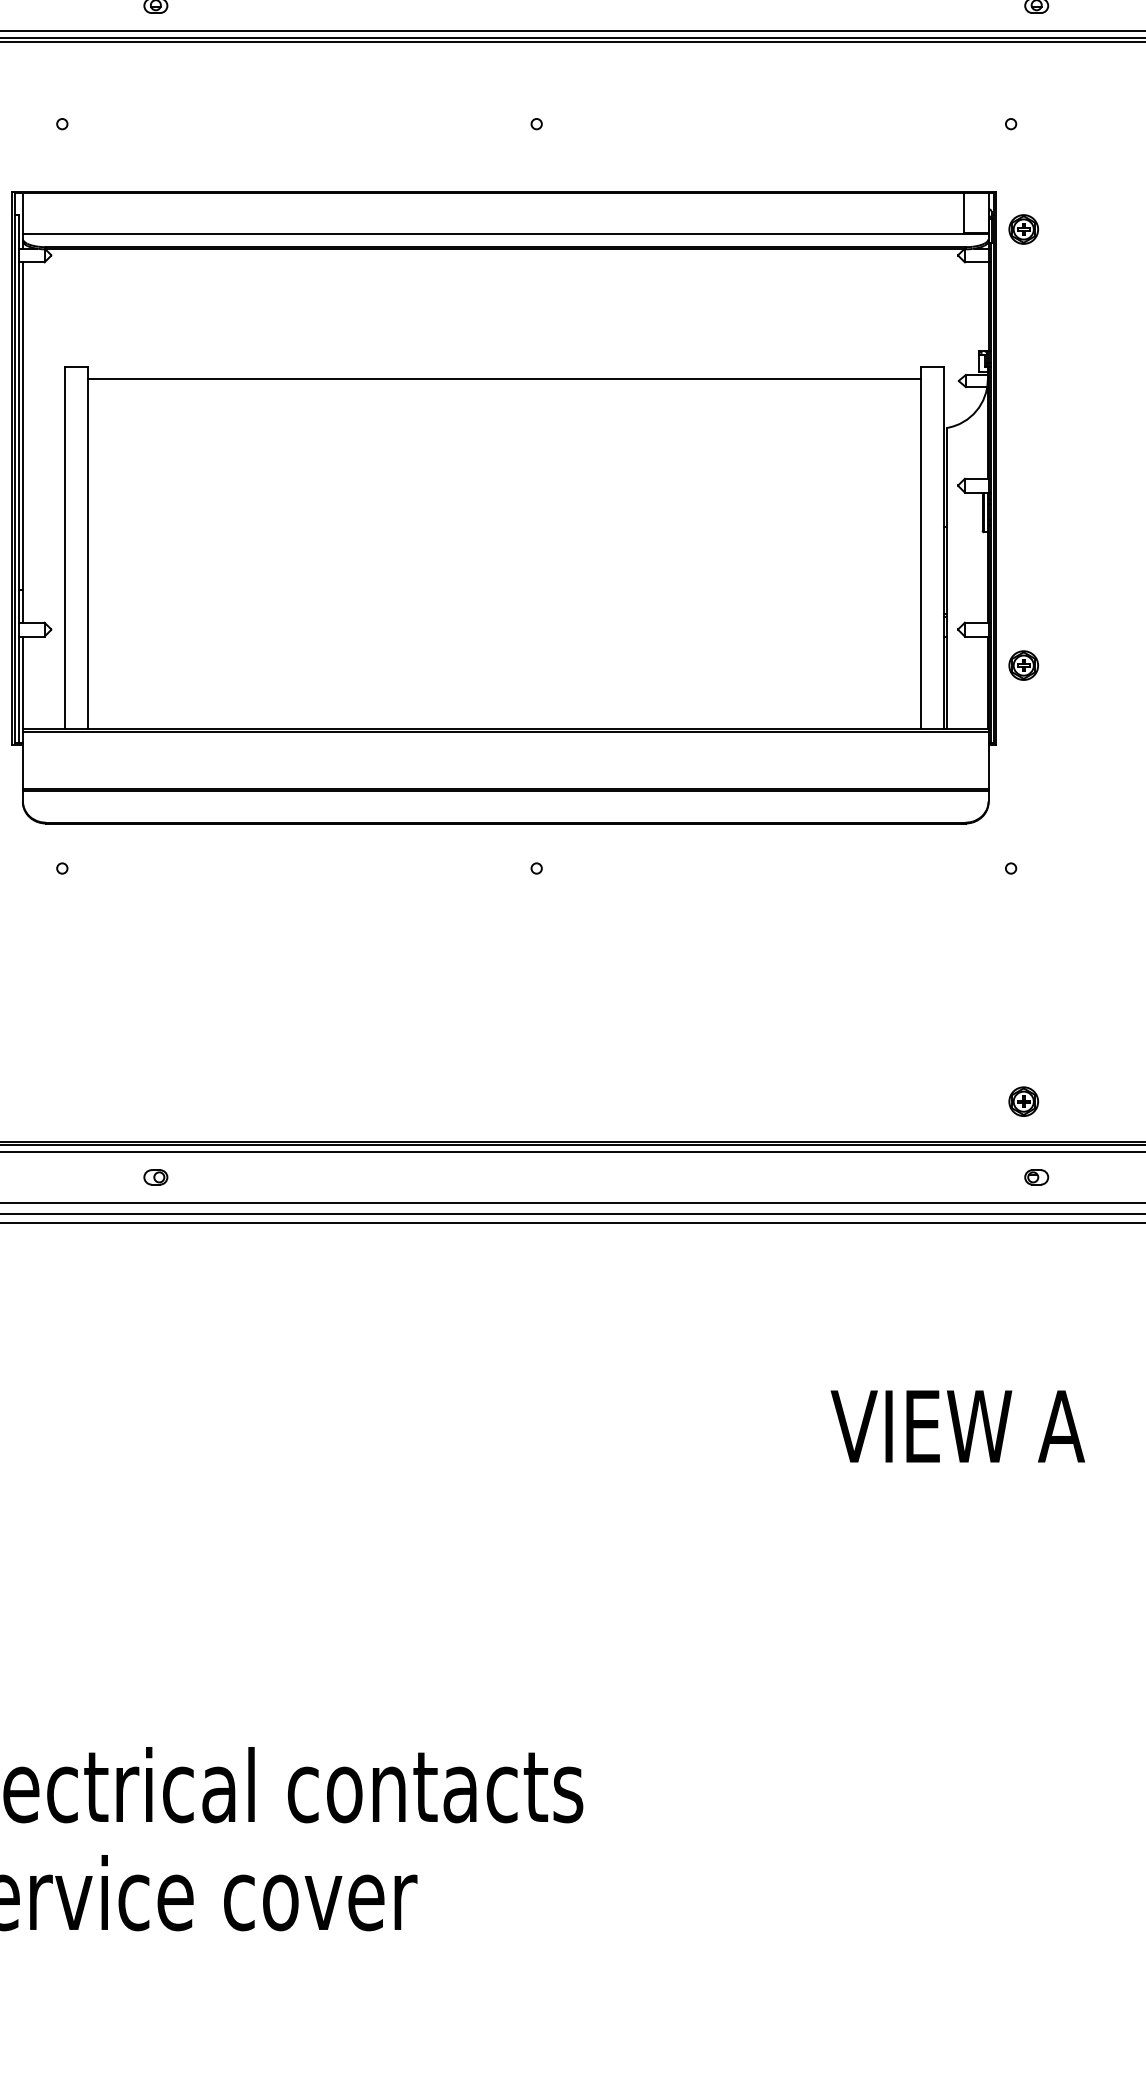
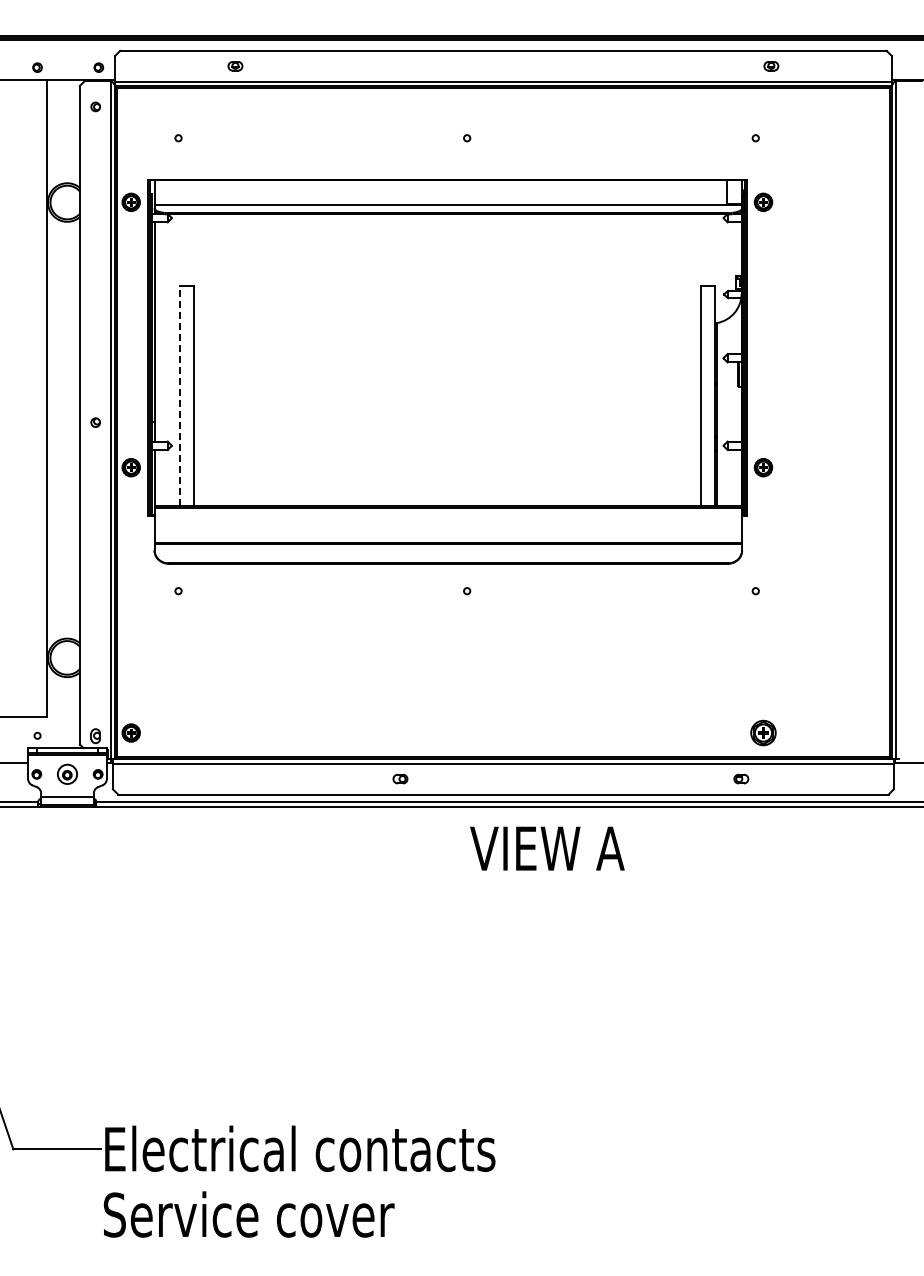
line: (504, 379) -> (447, 293), removed
line: (65, 548) -> (180, 396), solid -> dashed
part: (1023, 1100) -> (763, 732), size x1.4
part: (155, 1176) -> (400, 778), moved
part: (1036, 1176) -> (741, 778), moved
text: (958, 1426) -> (547, 848), moved

